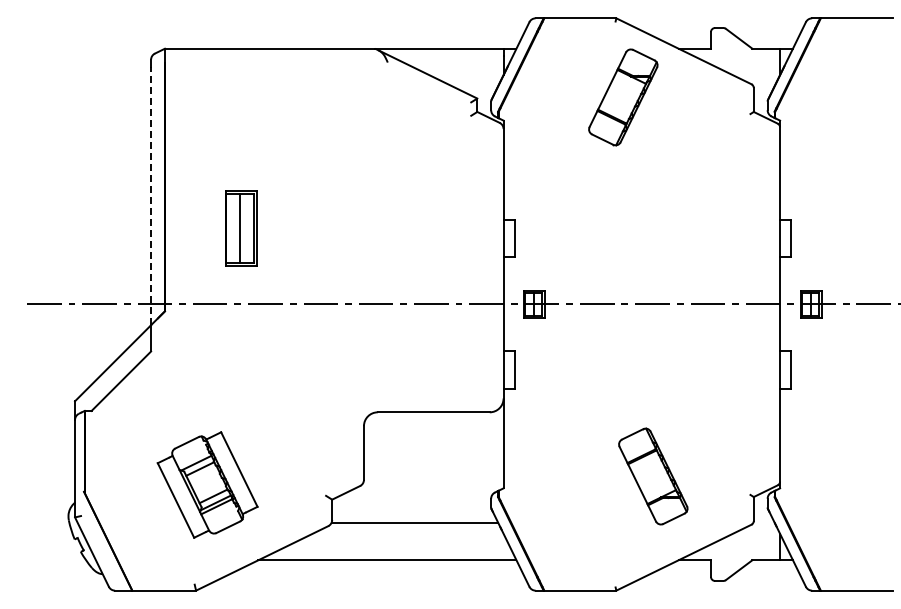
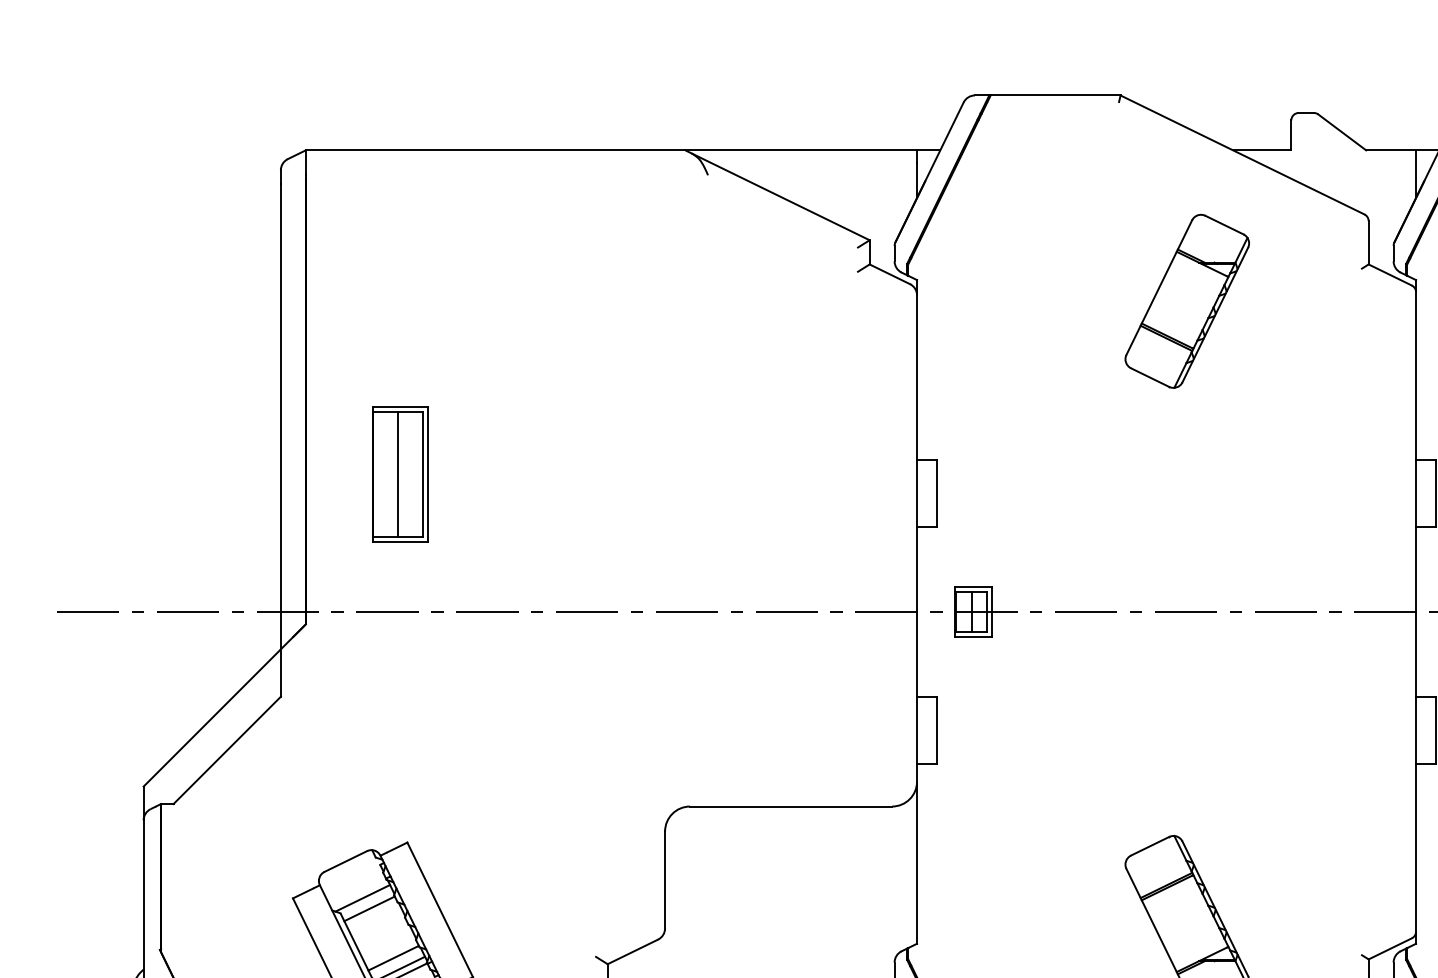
part: (623, 97) -> (1187, 301), moved
line: (151, 196) -> (281, 417), dashed -> solid
part: (241, 228) -> (400, 474), moved

